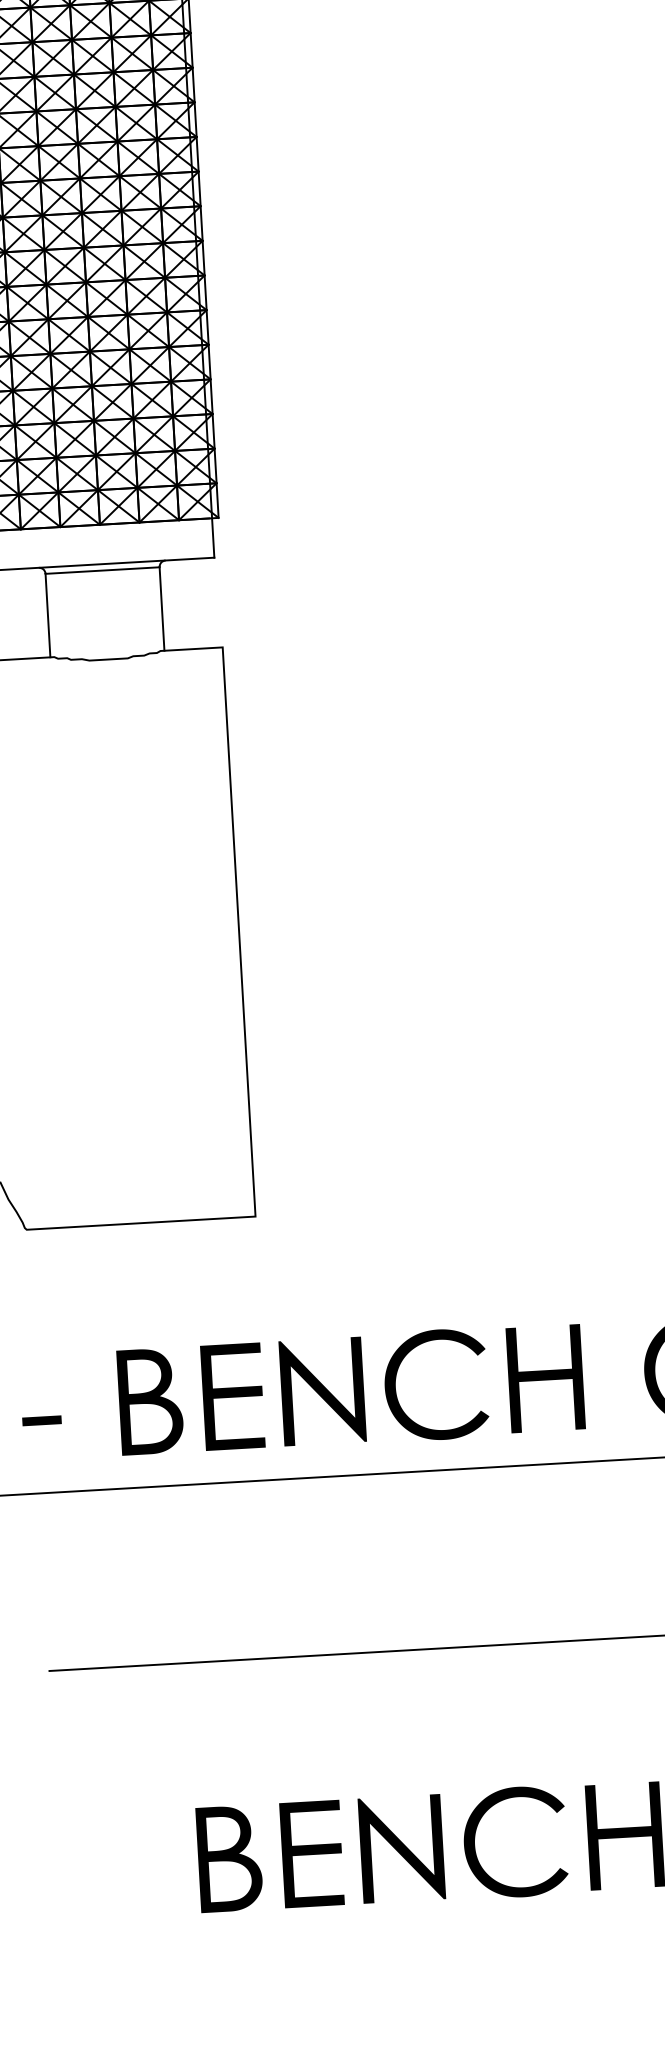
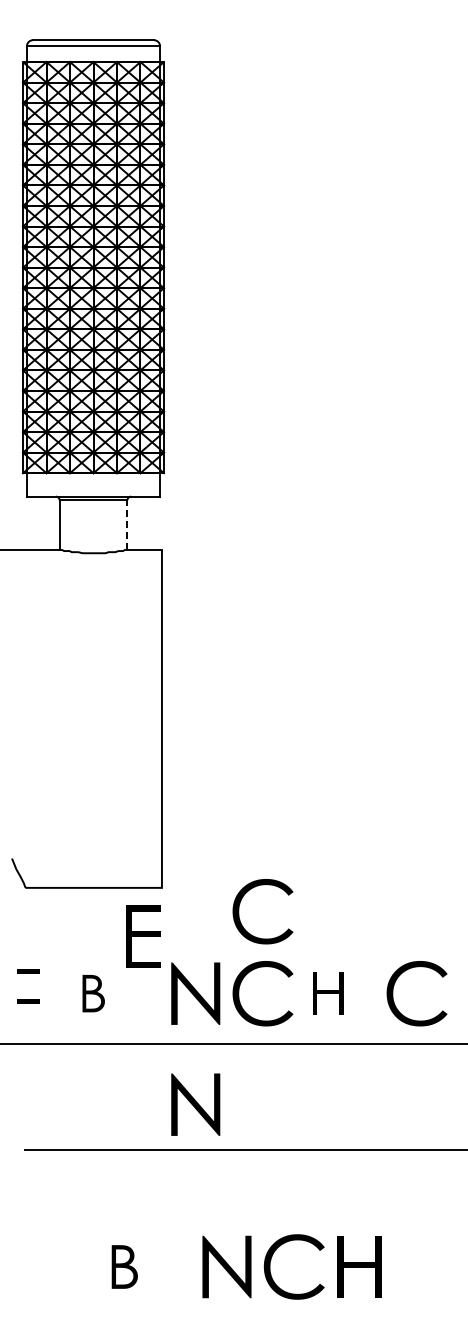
line: (162, 609) -> (127, 525), solid -> dashed
part: (388, 1248) -> (239, 911), added
line: (38, 1370) -> (28, 971), added
part: (544, 1378) -> (327, 993), size x0.7
part: (232, 1396) -> (143, 936), moved
part: (150, 1401) -> (93, 993), size x0.6
part: (333, 1578) -> (195, 1104), added
fill: (311, 1853) -> (173, 1266), removed
part: (229, 1858) -> (124, 1266), size x0.7

